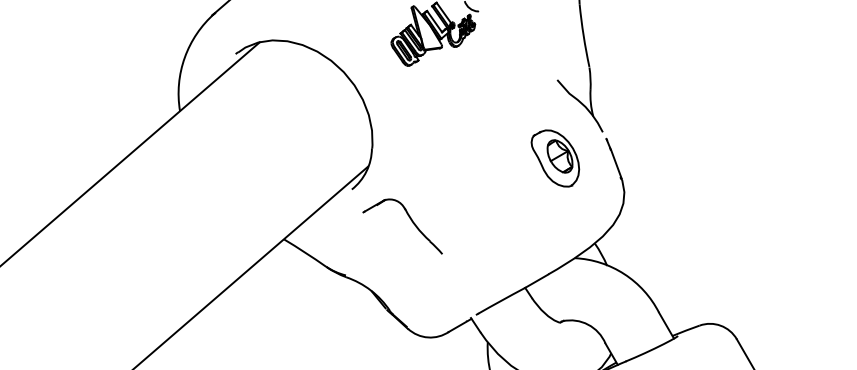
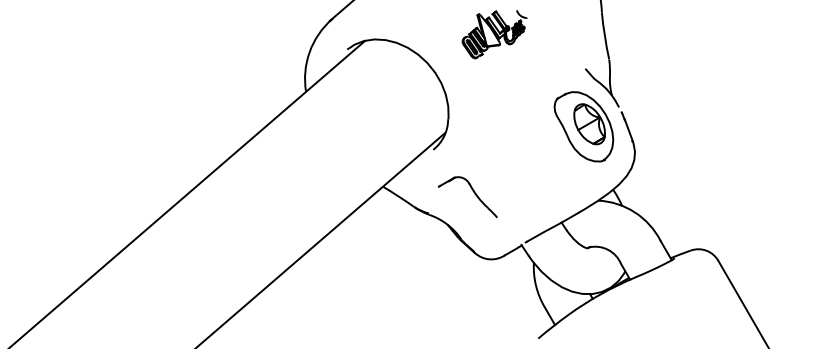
part: (554, 157) -> (583, 126), size x1.67
part: (411, 222) -> (474, 194), moved

